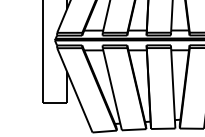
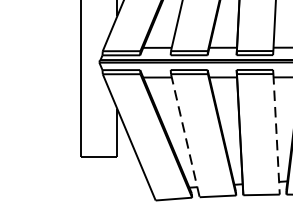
line: (173, 88) -> (276, 134), solid -> dashed
line: (112, 89) -> (185, 136), solid -> dashed

